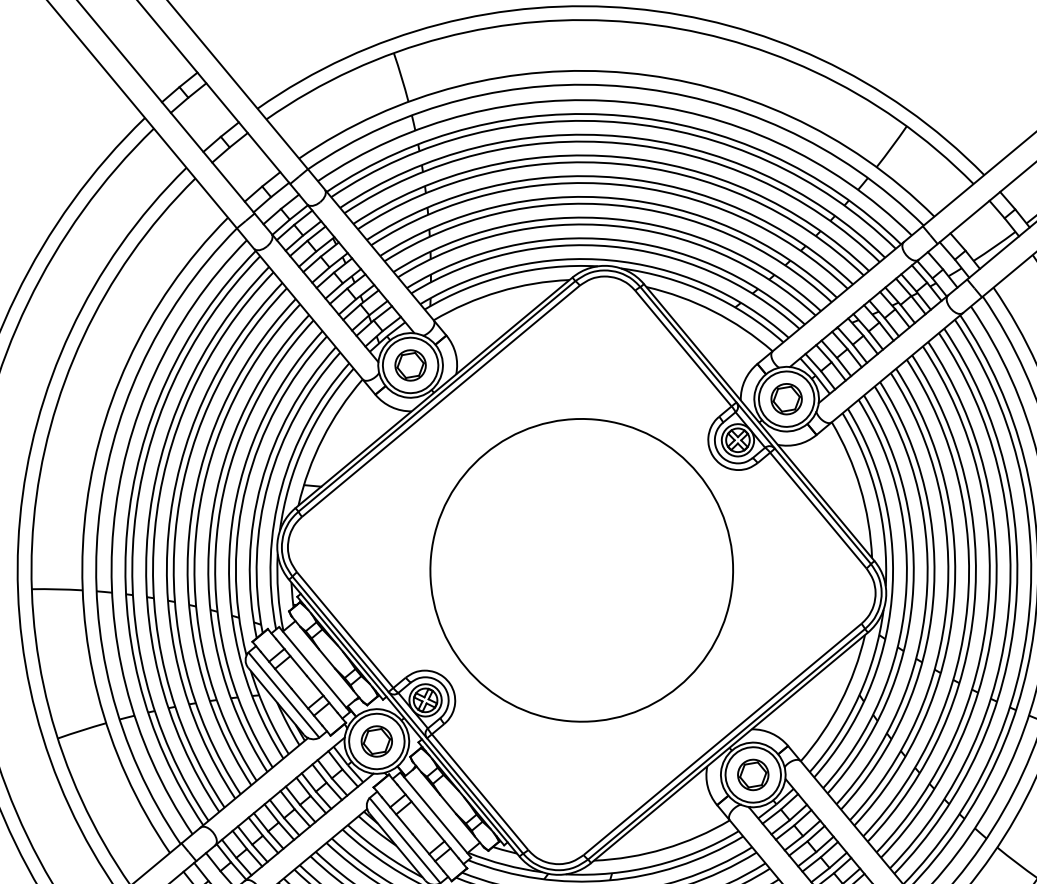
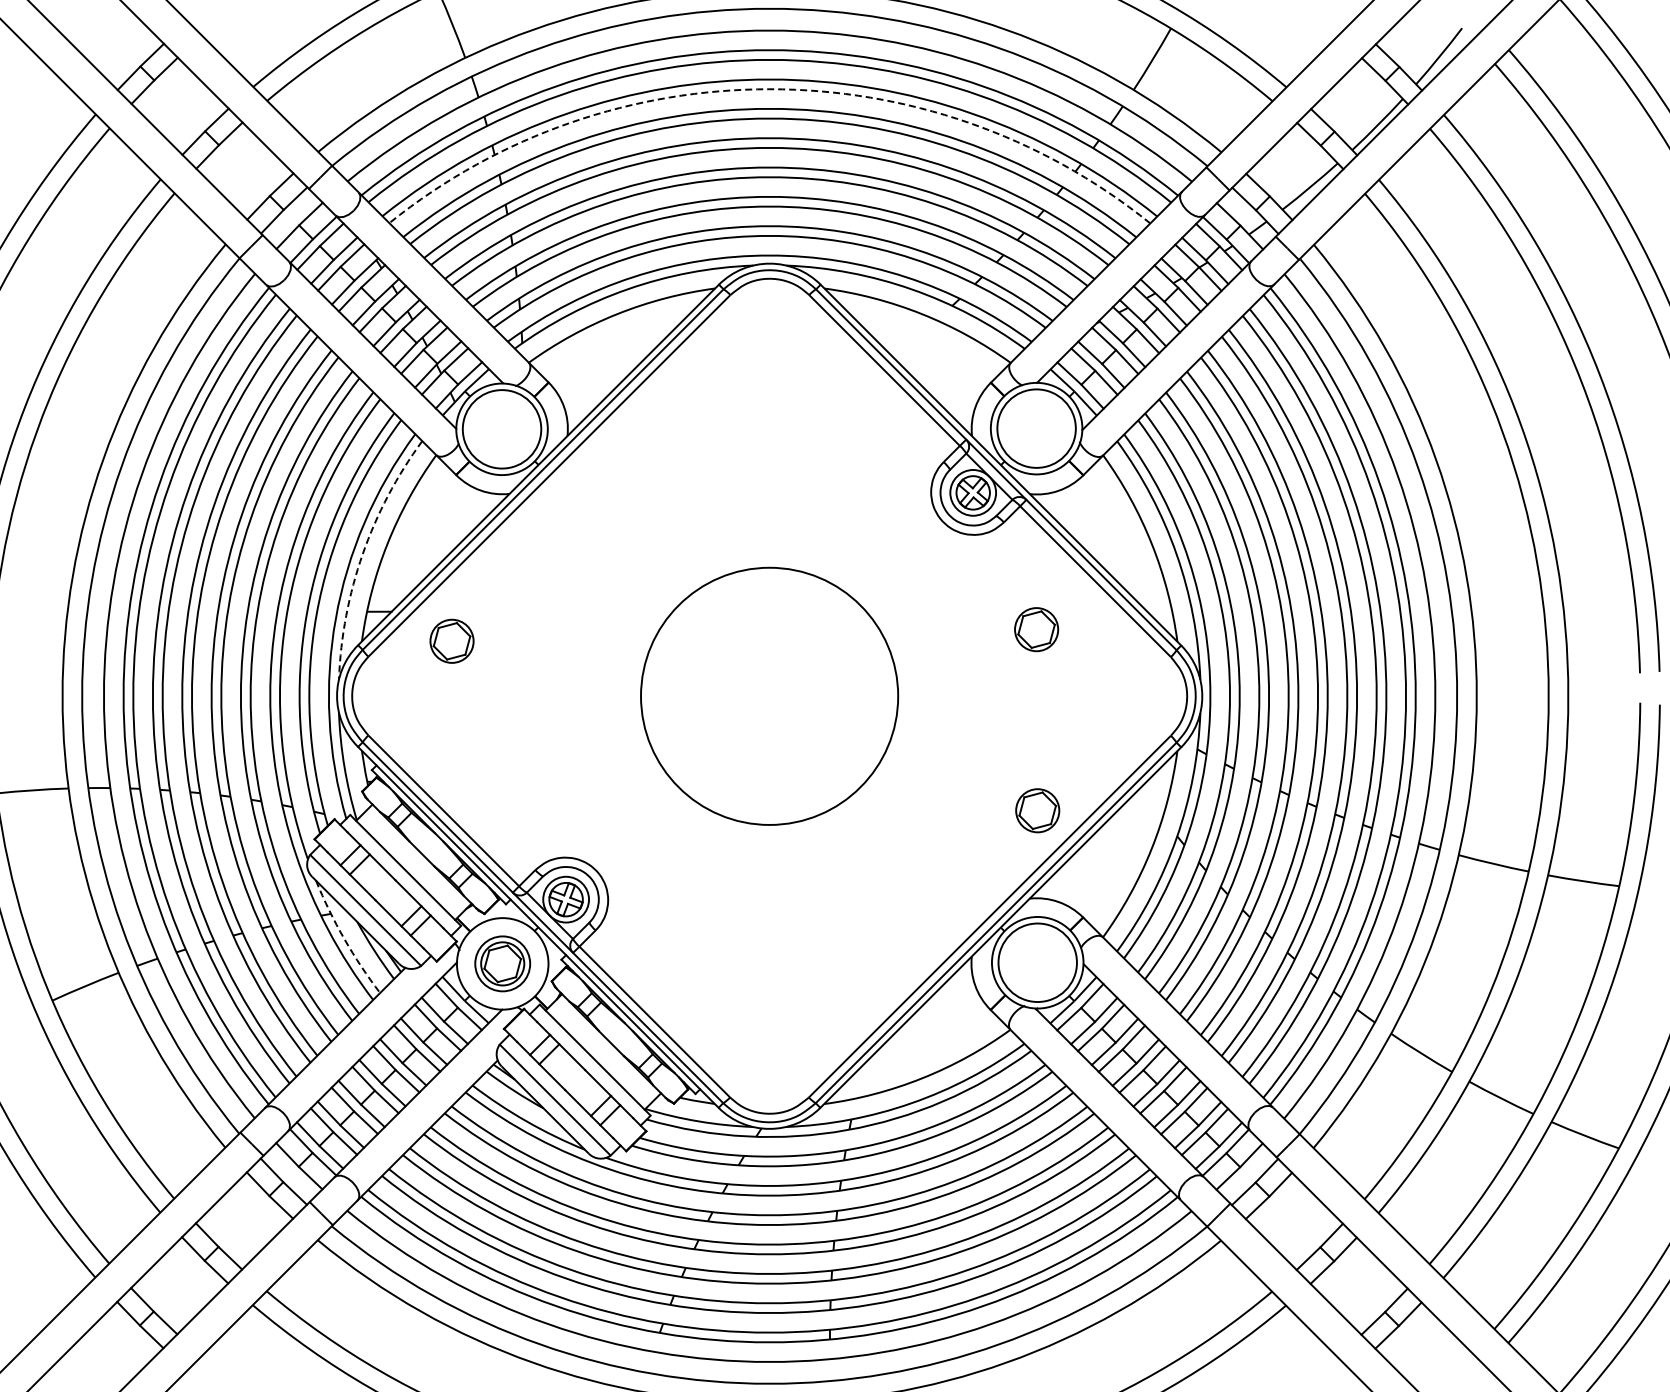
arc: (620, 143) -> (769, 89), solid -> dashed
part: (410, 364) -> (451, 640), moved
part: (786, 399) -> (1036, 629), moved
arc: (304, 444) -> (362, 554), solid -> dashed
circle: (581, 570) -> (769, 696), size x0.6
arc: (267, 713) -> (344, 938), solid -> dashed
circle: (376, 741) -> (502, 963), size x0.7
part: (753, 774) -> (1037, 810), moved

